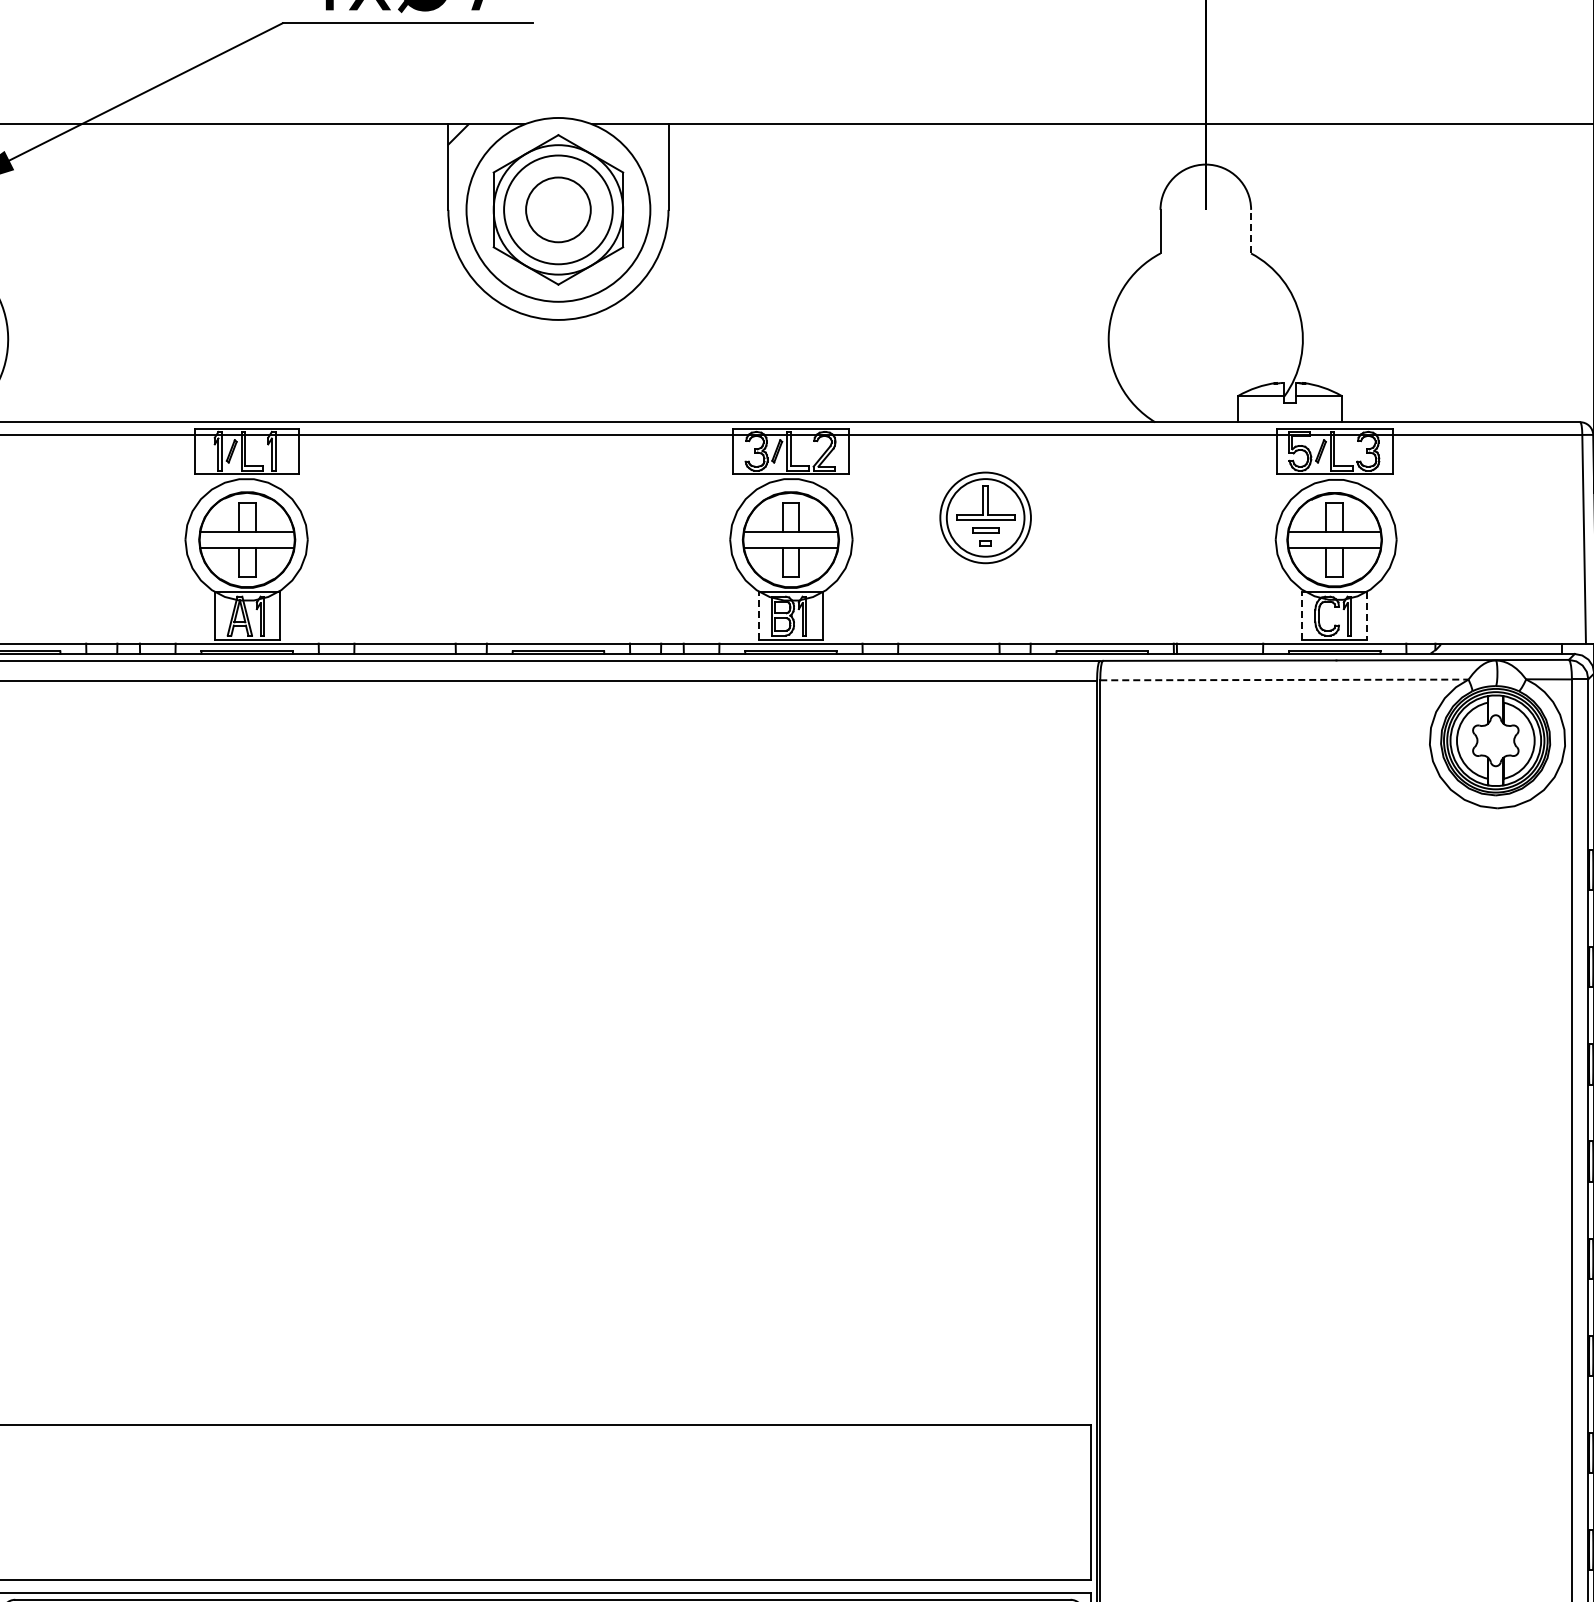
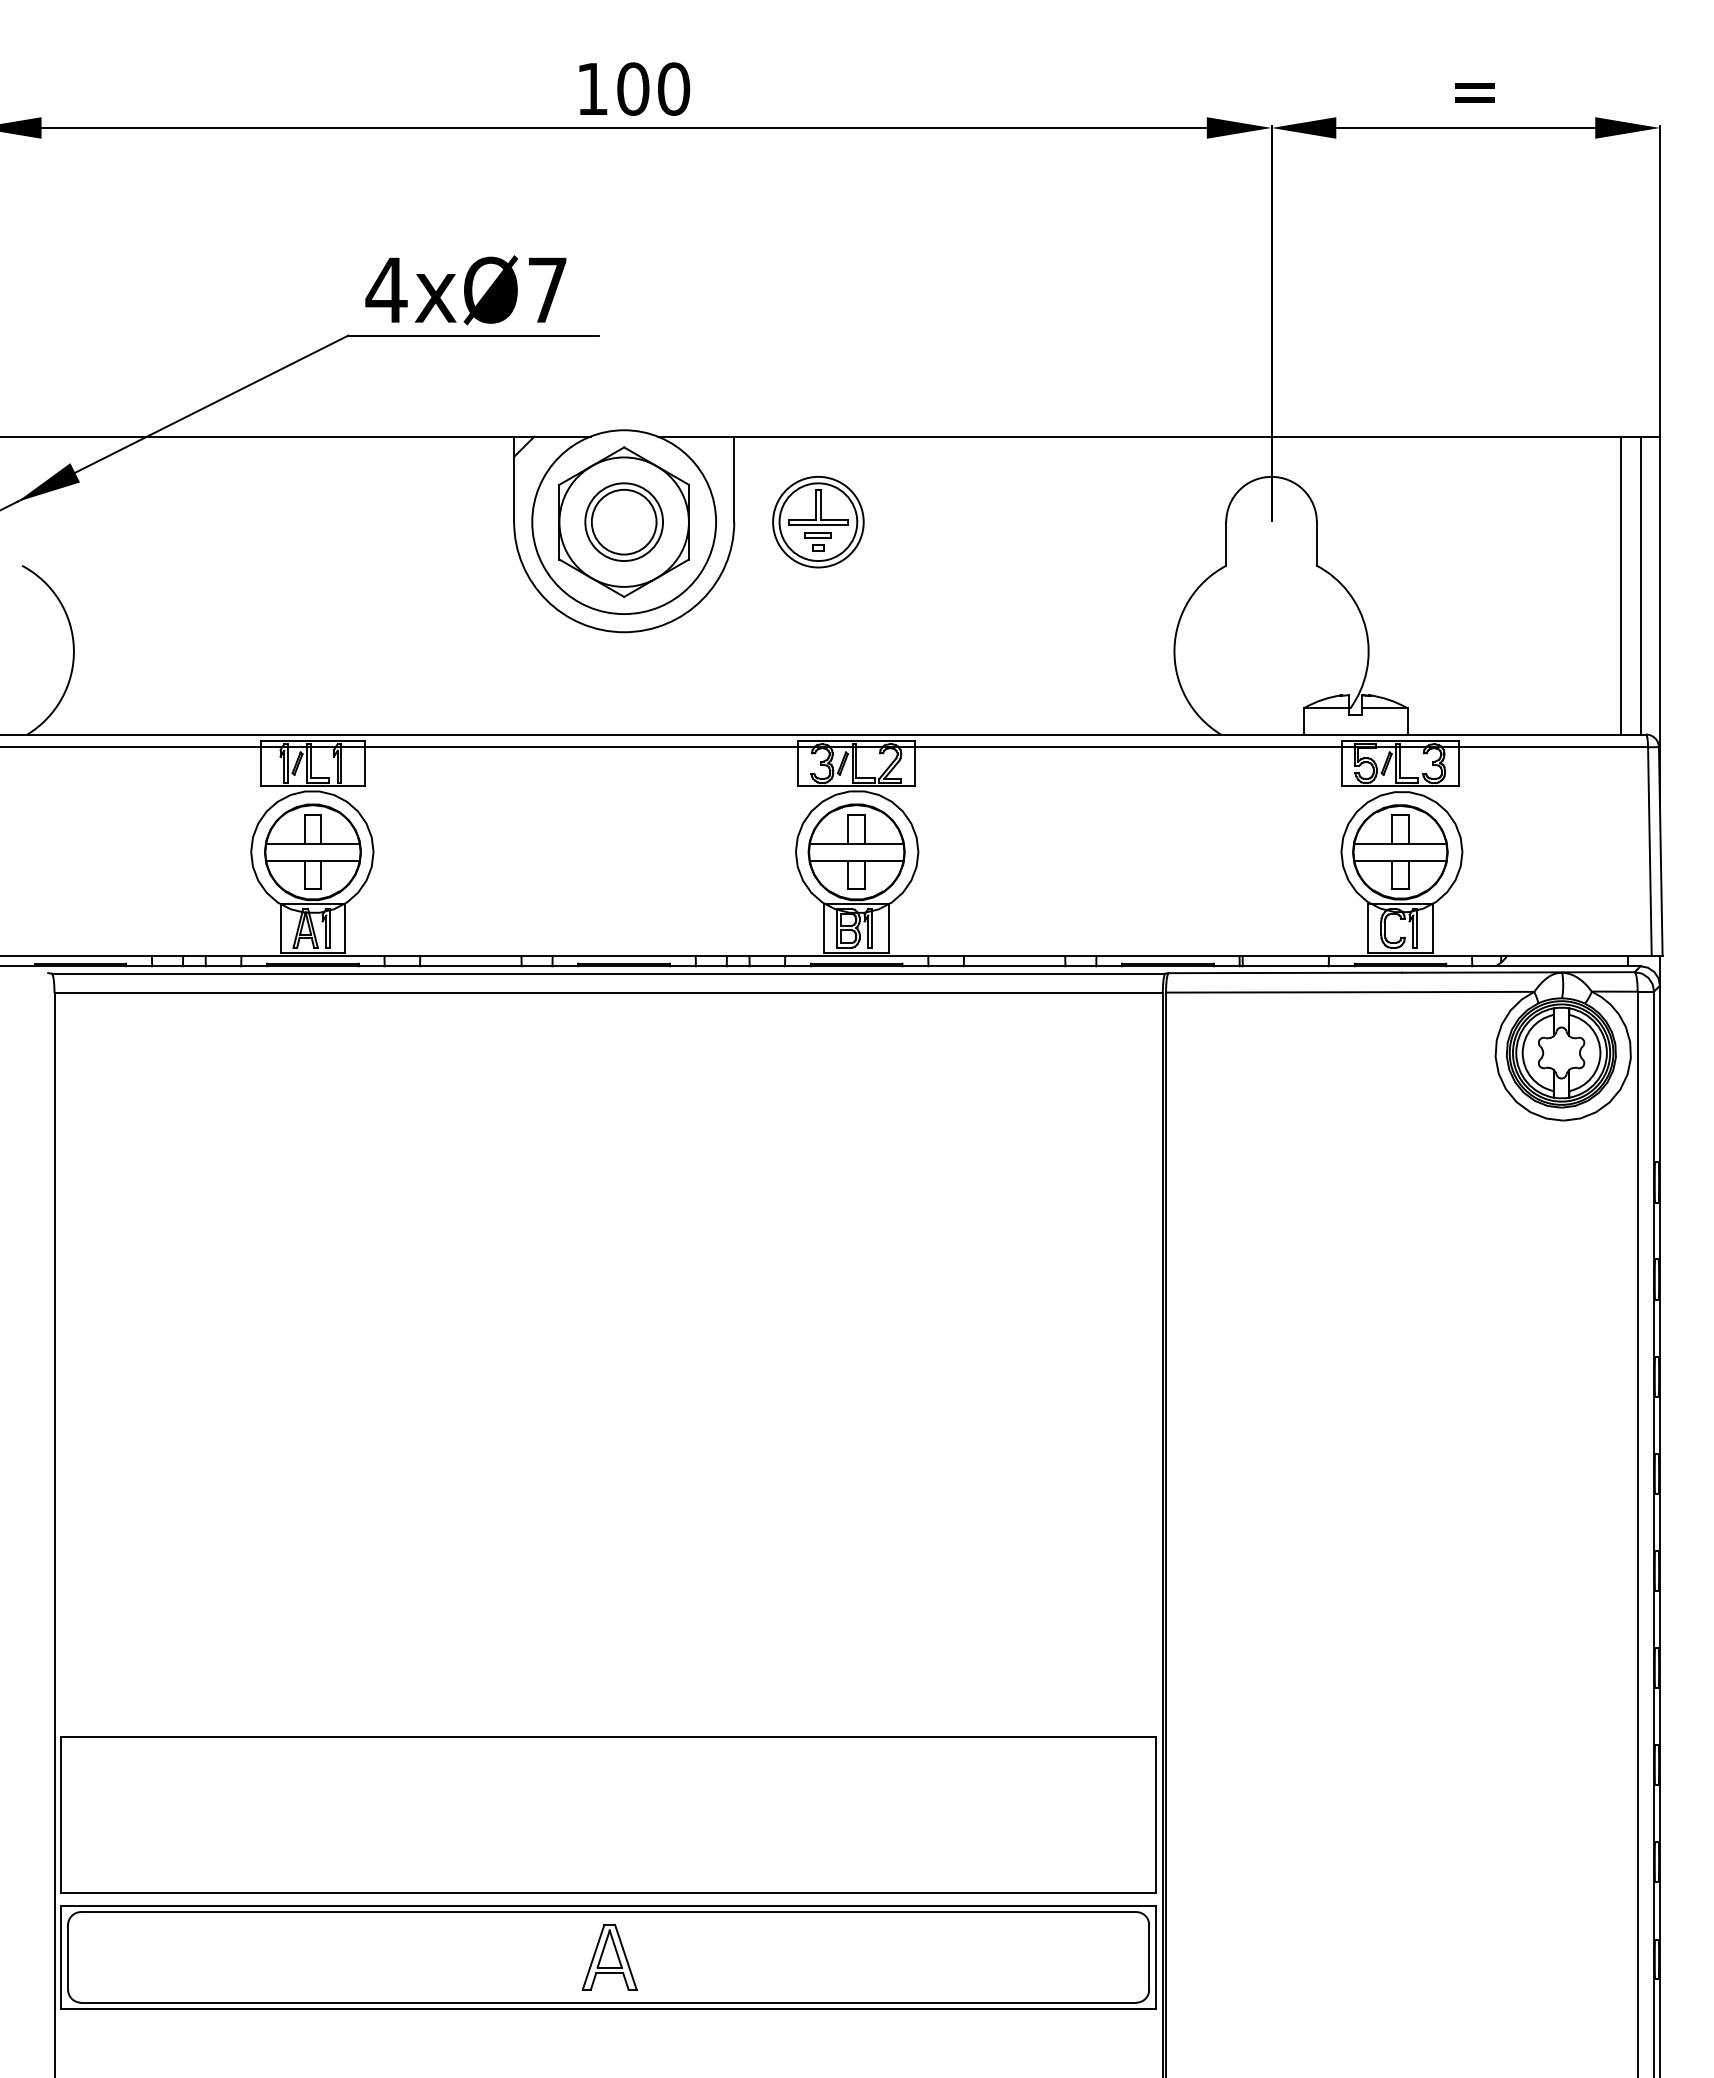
circle: (558, 210) -> (624, 522), size x0.71
line: (1250, 231) -> (1316, 543), dashed -> solid
line: (1555, 273) -> (1621, 585), added
line: (1574, 273) -> (1640, 585), added
part: (985, 518) -> (818, 522), moved
line: (758, 615) -> (824, 927), dashed -> solid
line: (1302, 615) -> (1368, 927), dashed -> solid
line: (1366, 616) -> (1432, 928), dashed -> solid
line: (1284, 680) -> (1350, 992), dashed -> solid

